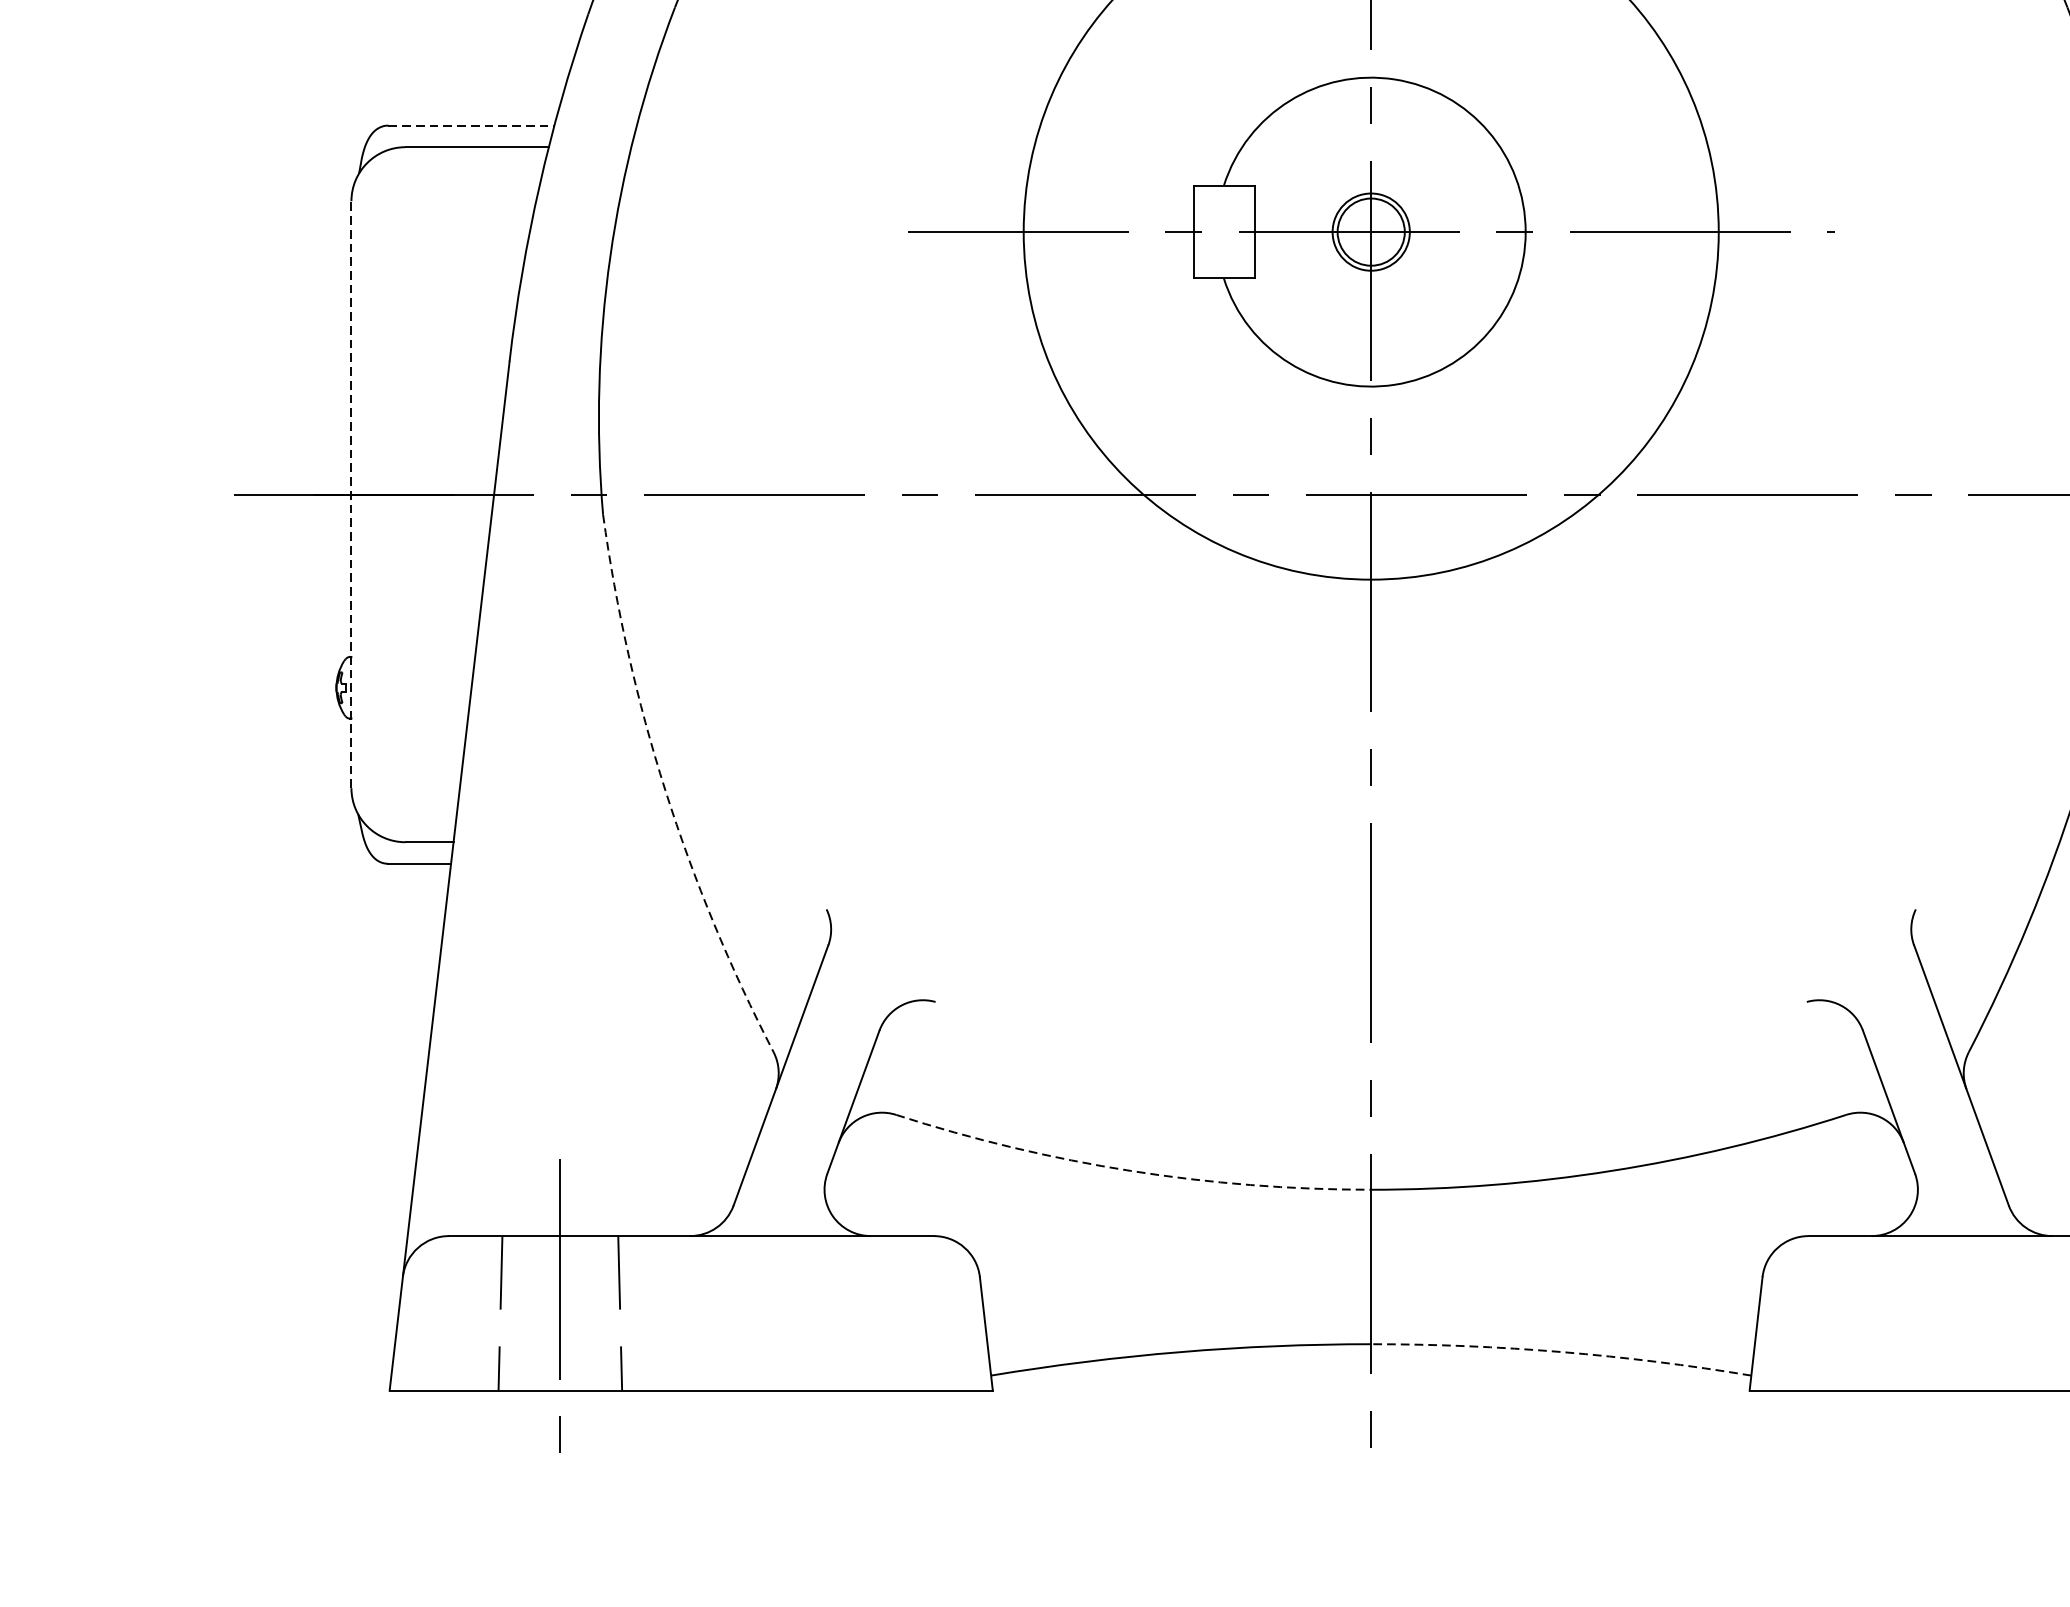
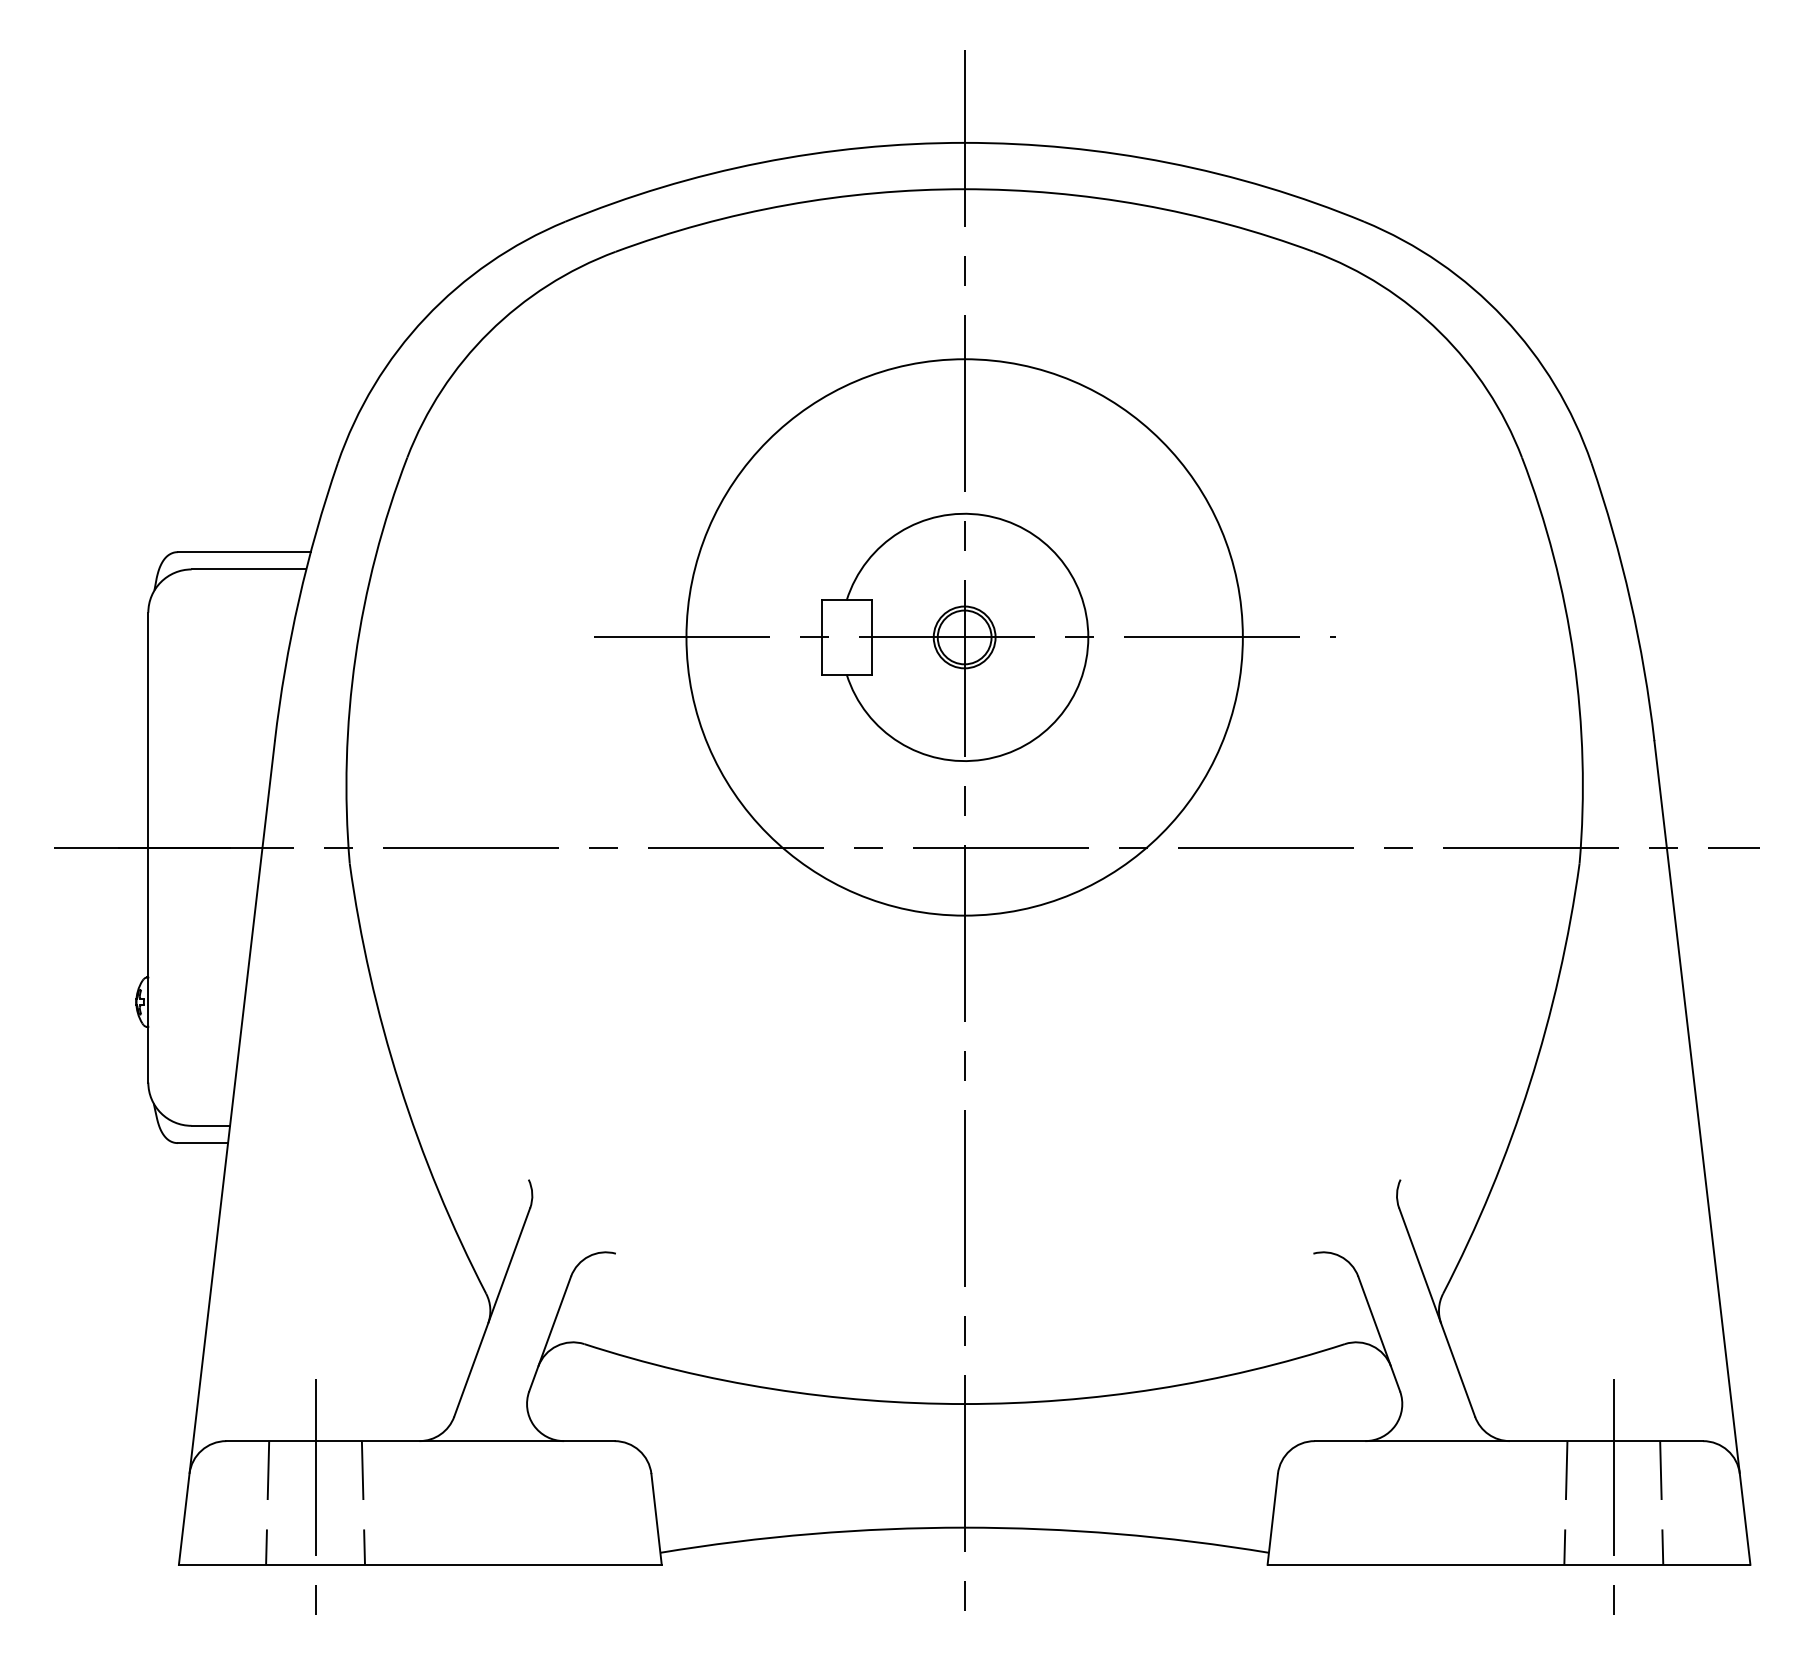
line: (471, 126) -> (244, 552), dashed -> solid
line: (351, 494) -> (148, 847), dashed -> solid
arc: (665, 790) -> (399, 1084), dashed -> solid
arc: (1131, 1170) -> (772, 1388), dashed -> solid
arc: (1562, 1351) -> (1117, 1533), dashed -> solid

